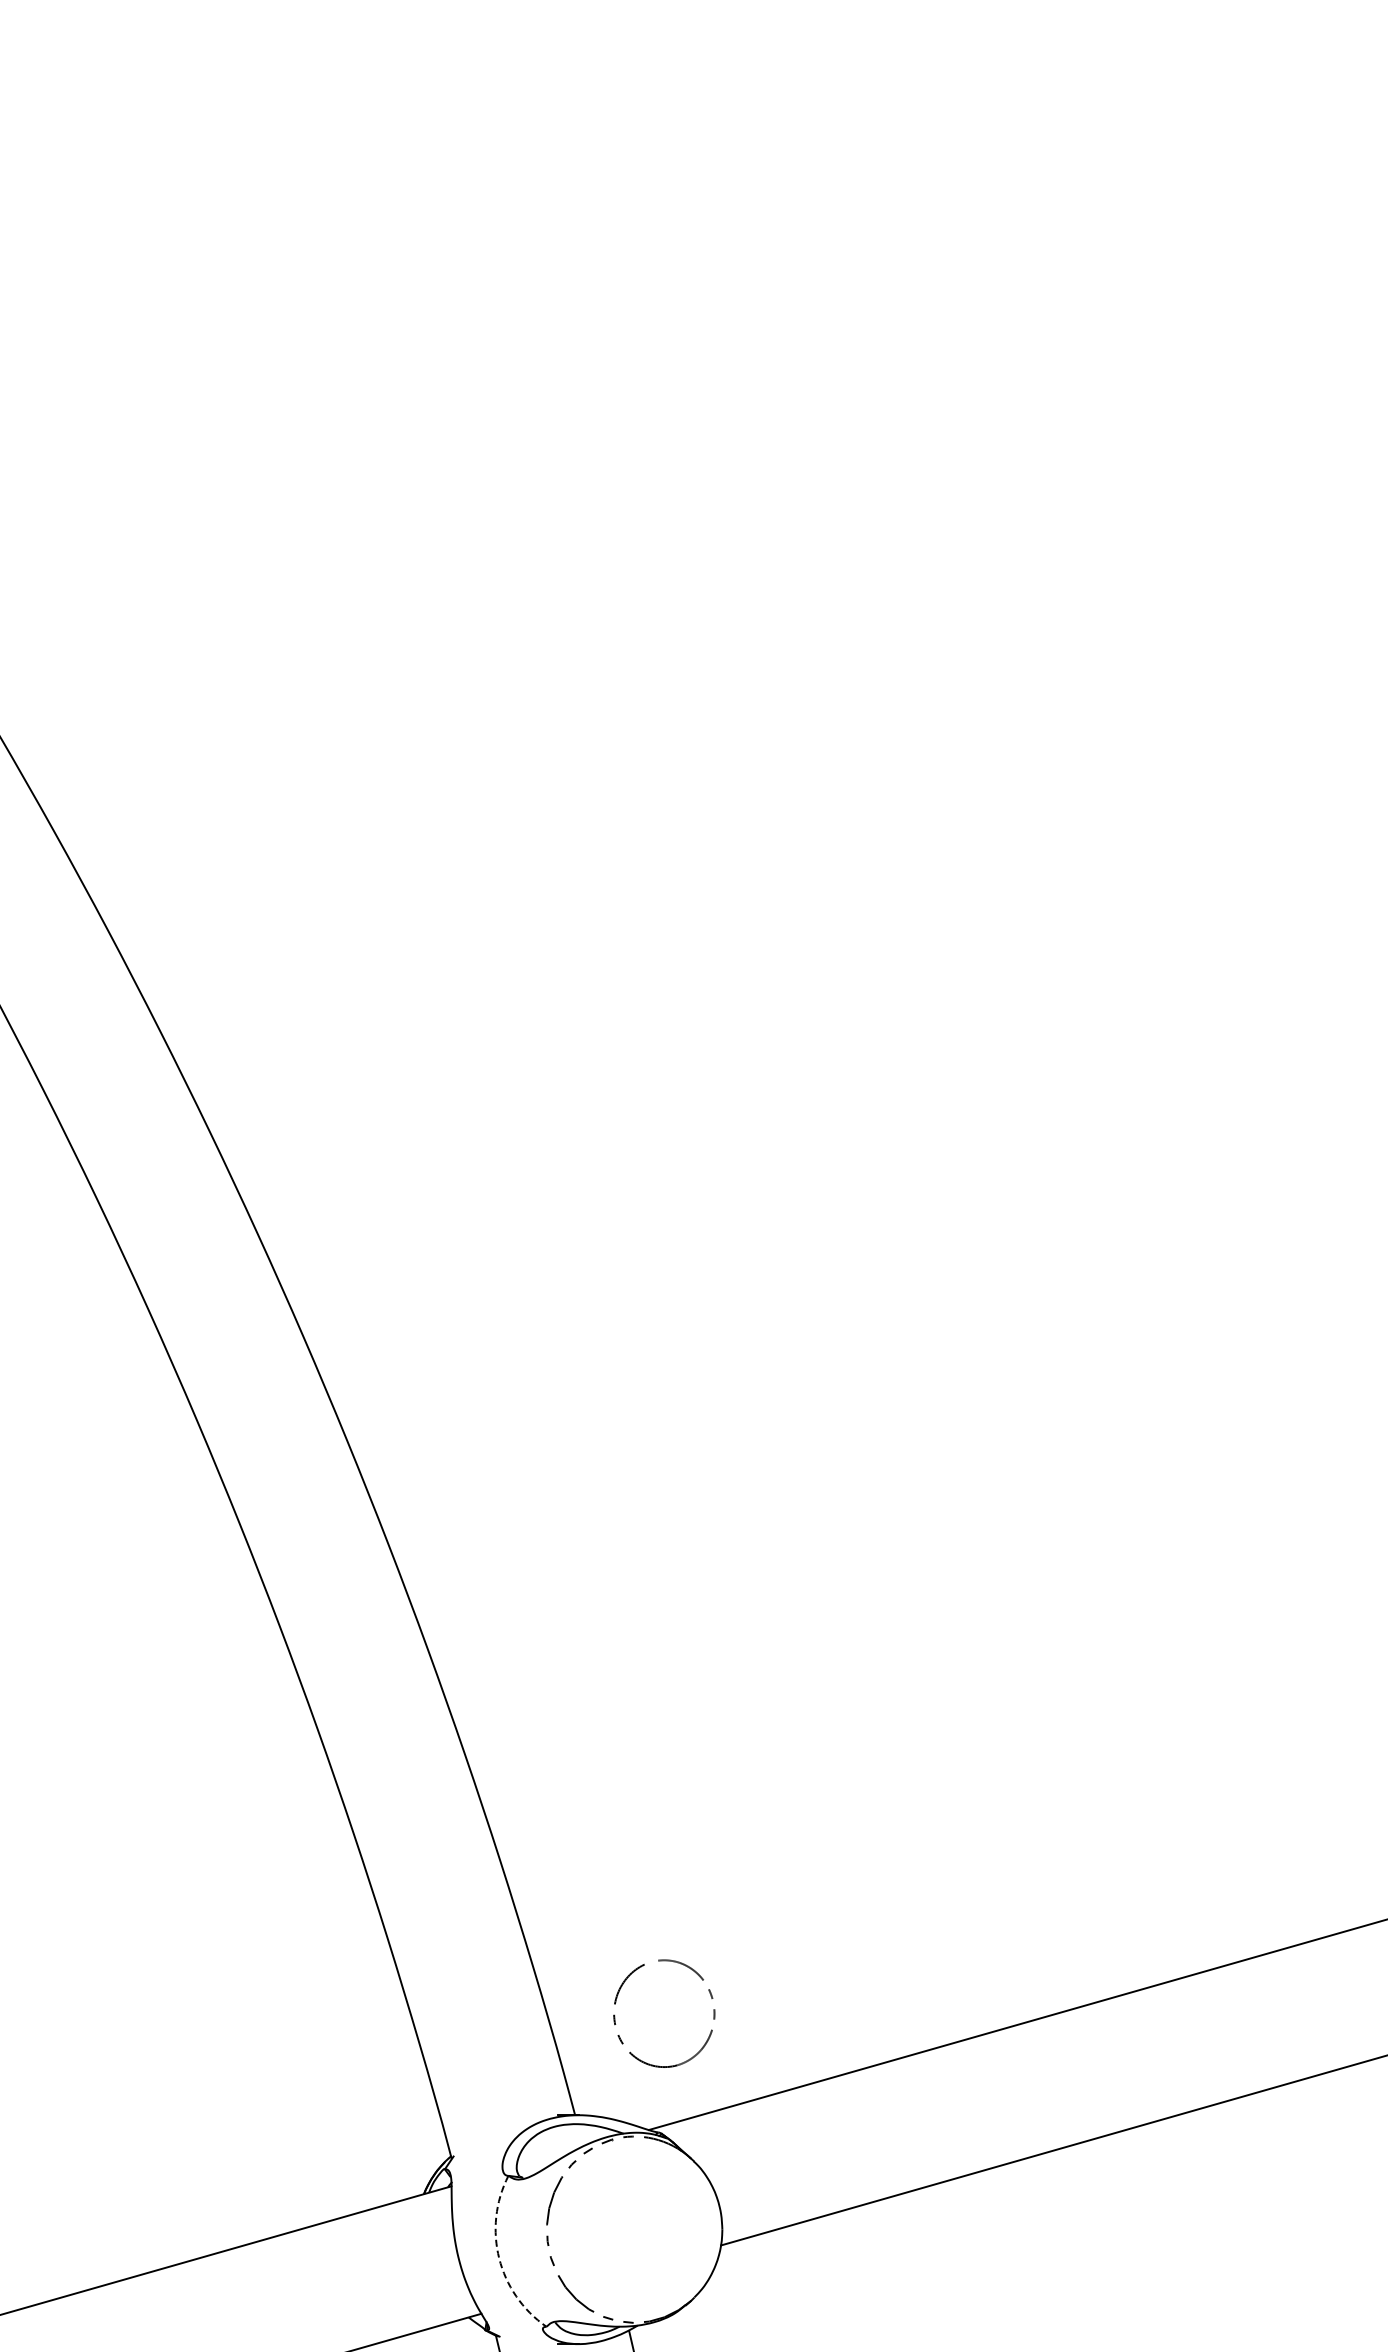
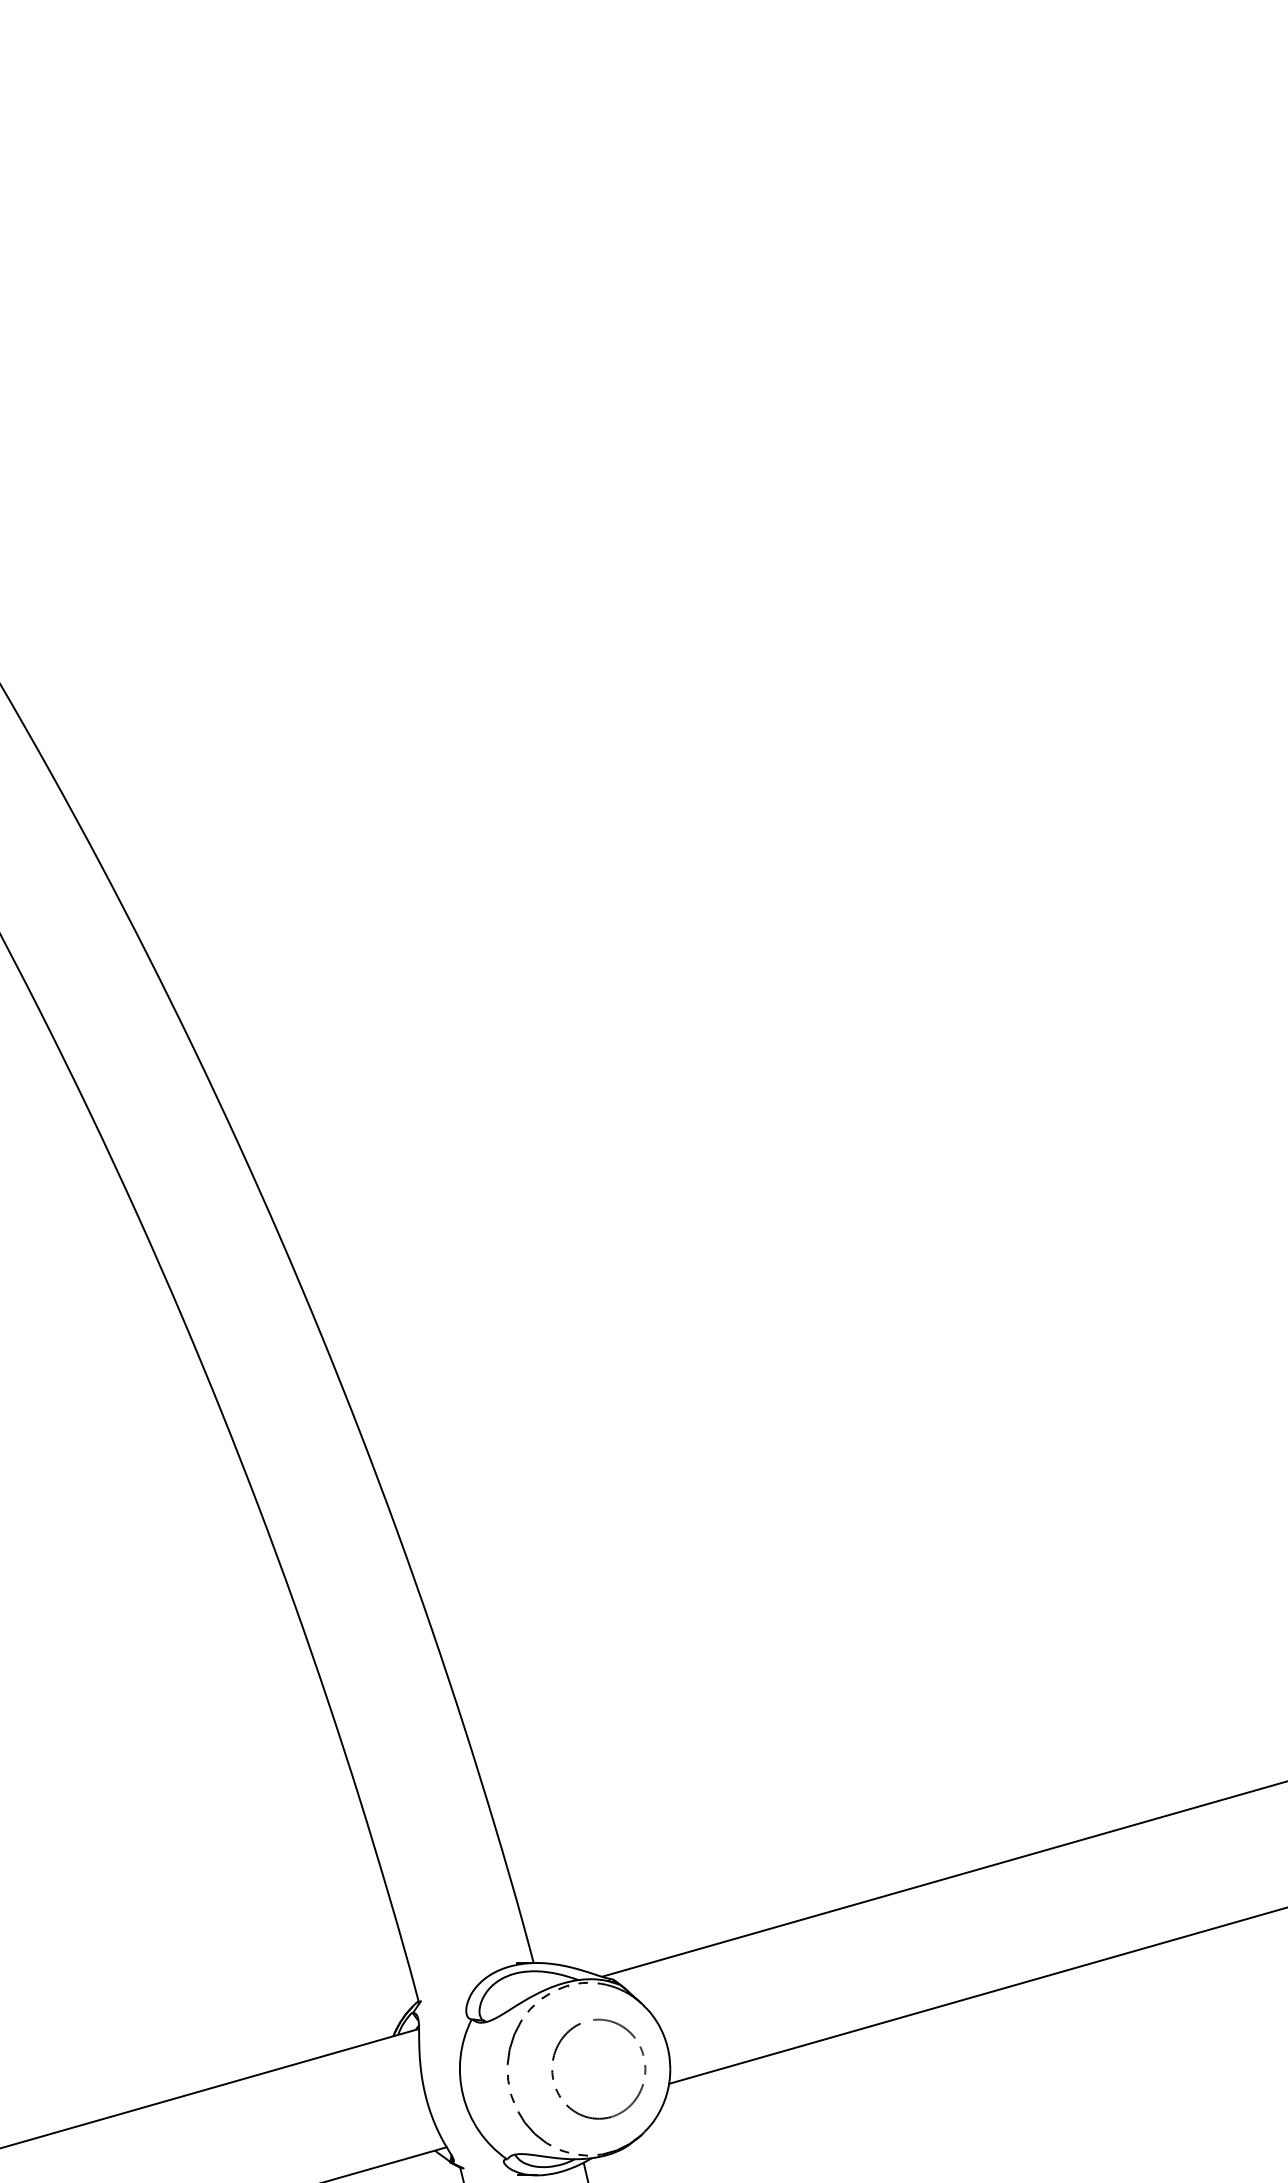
part: (713, 2013) -> (644, 2069), moved
arc: (499, 2258) -> (463, 2095), dashed -> solid

